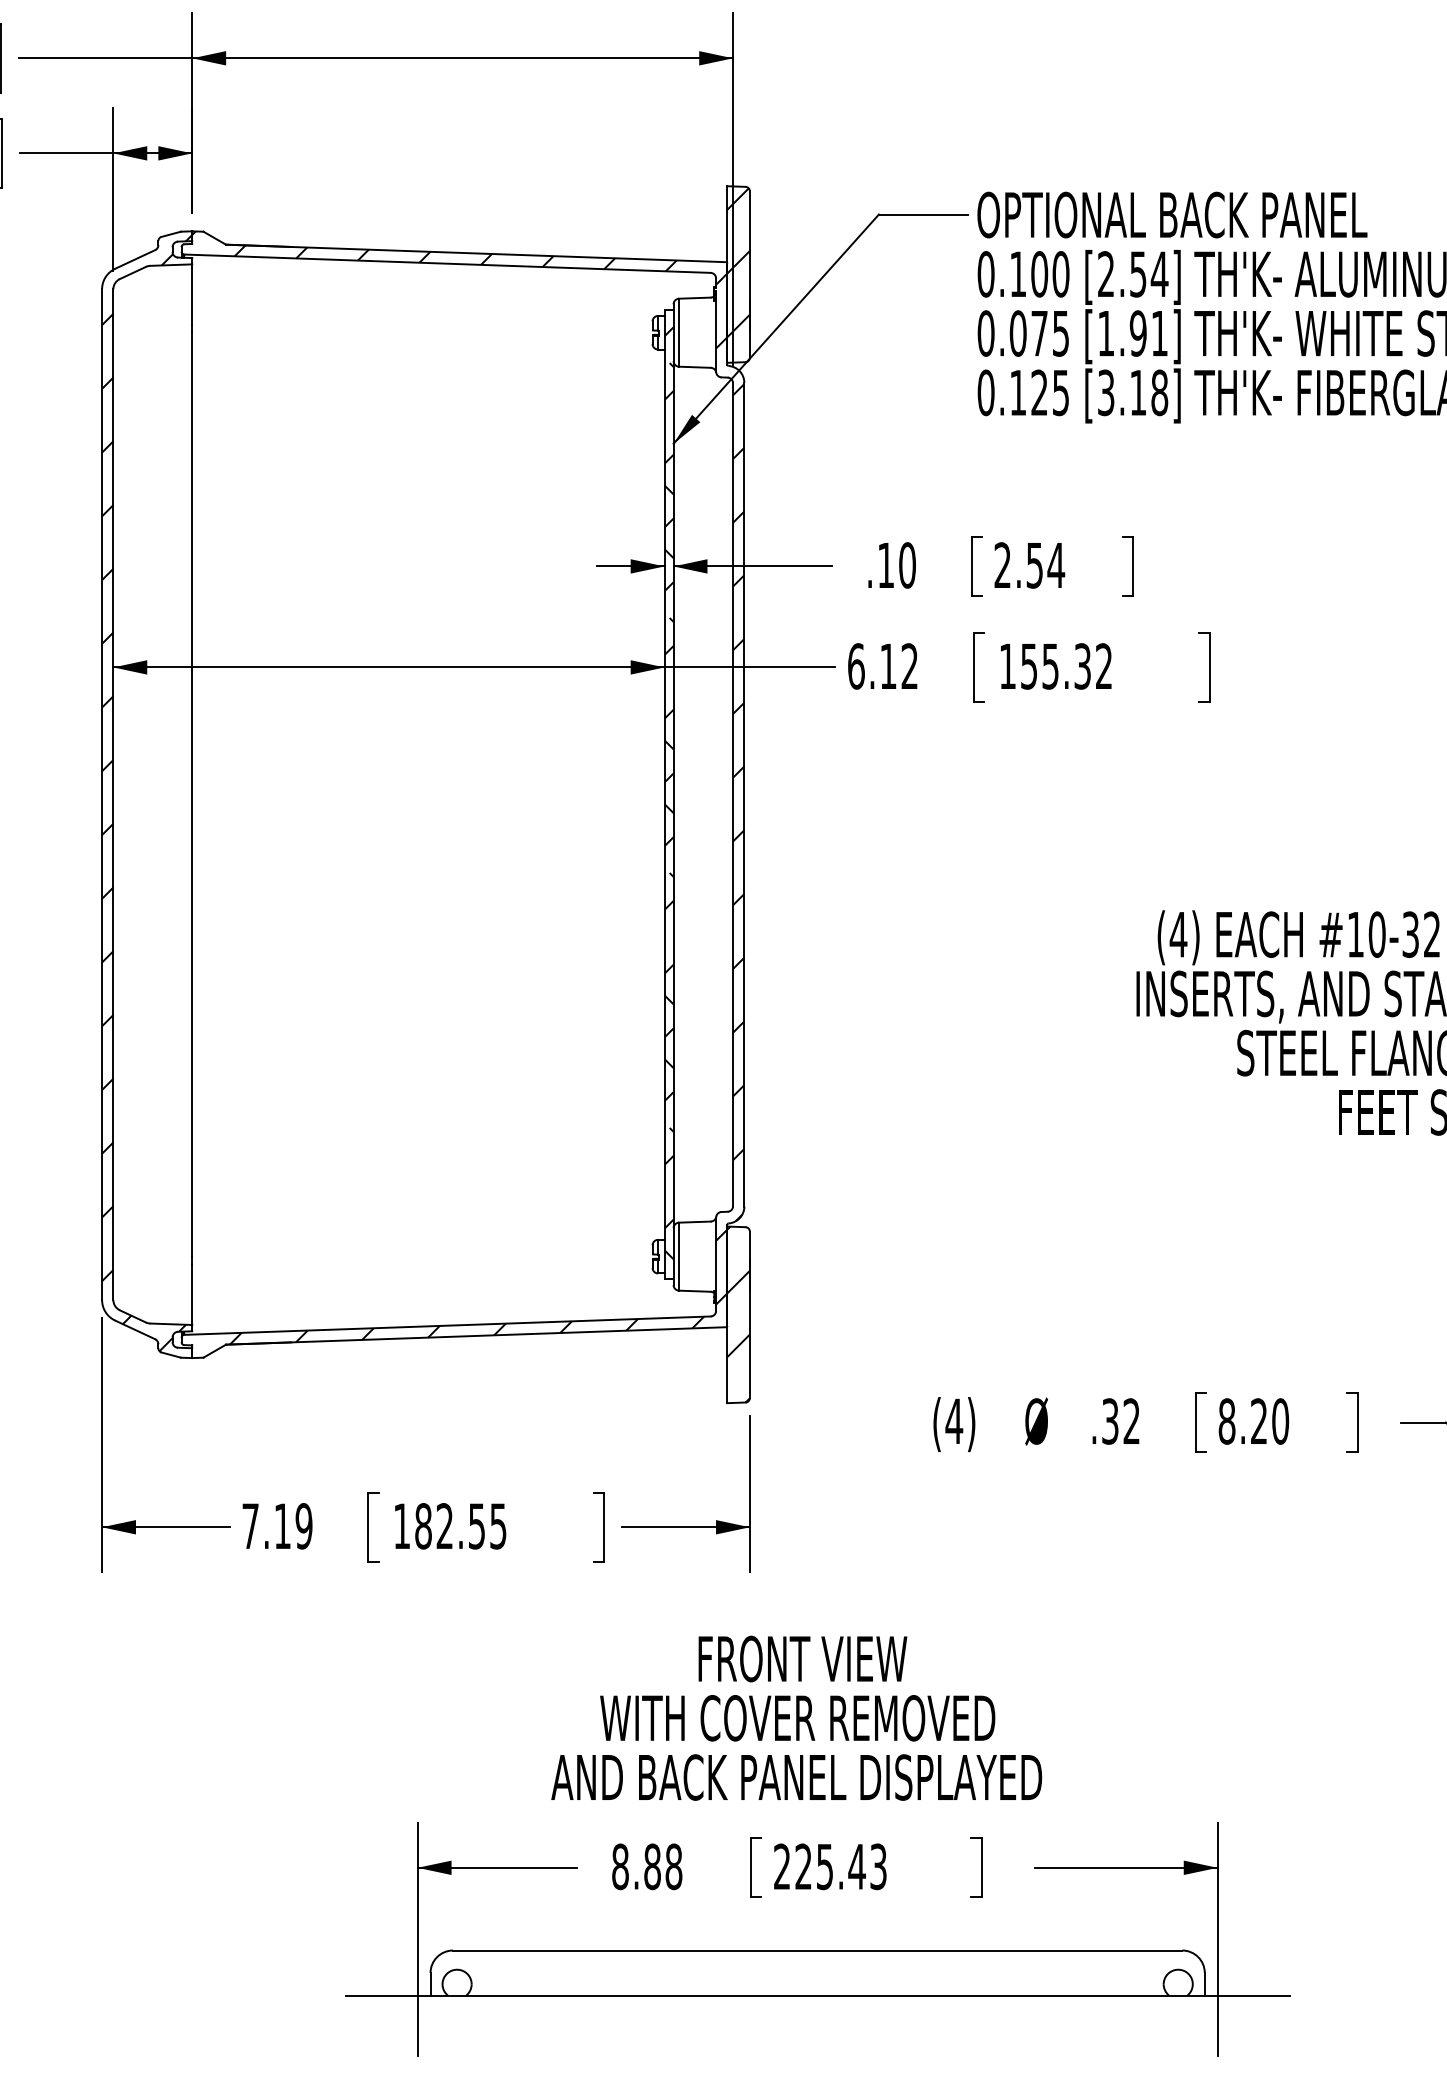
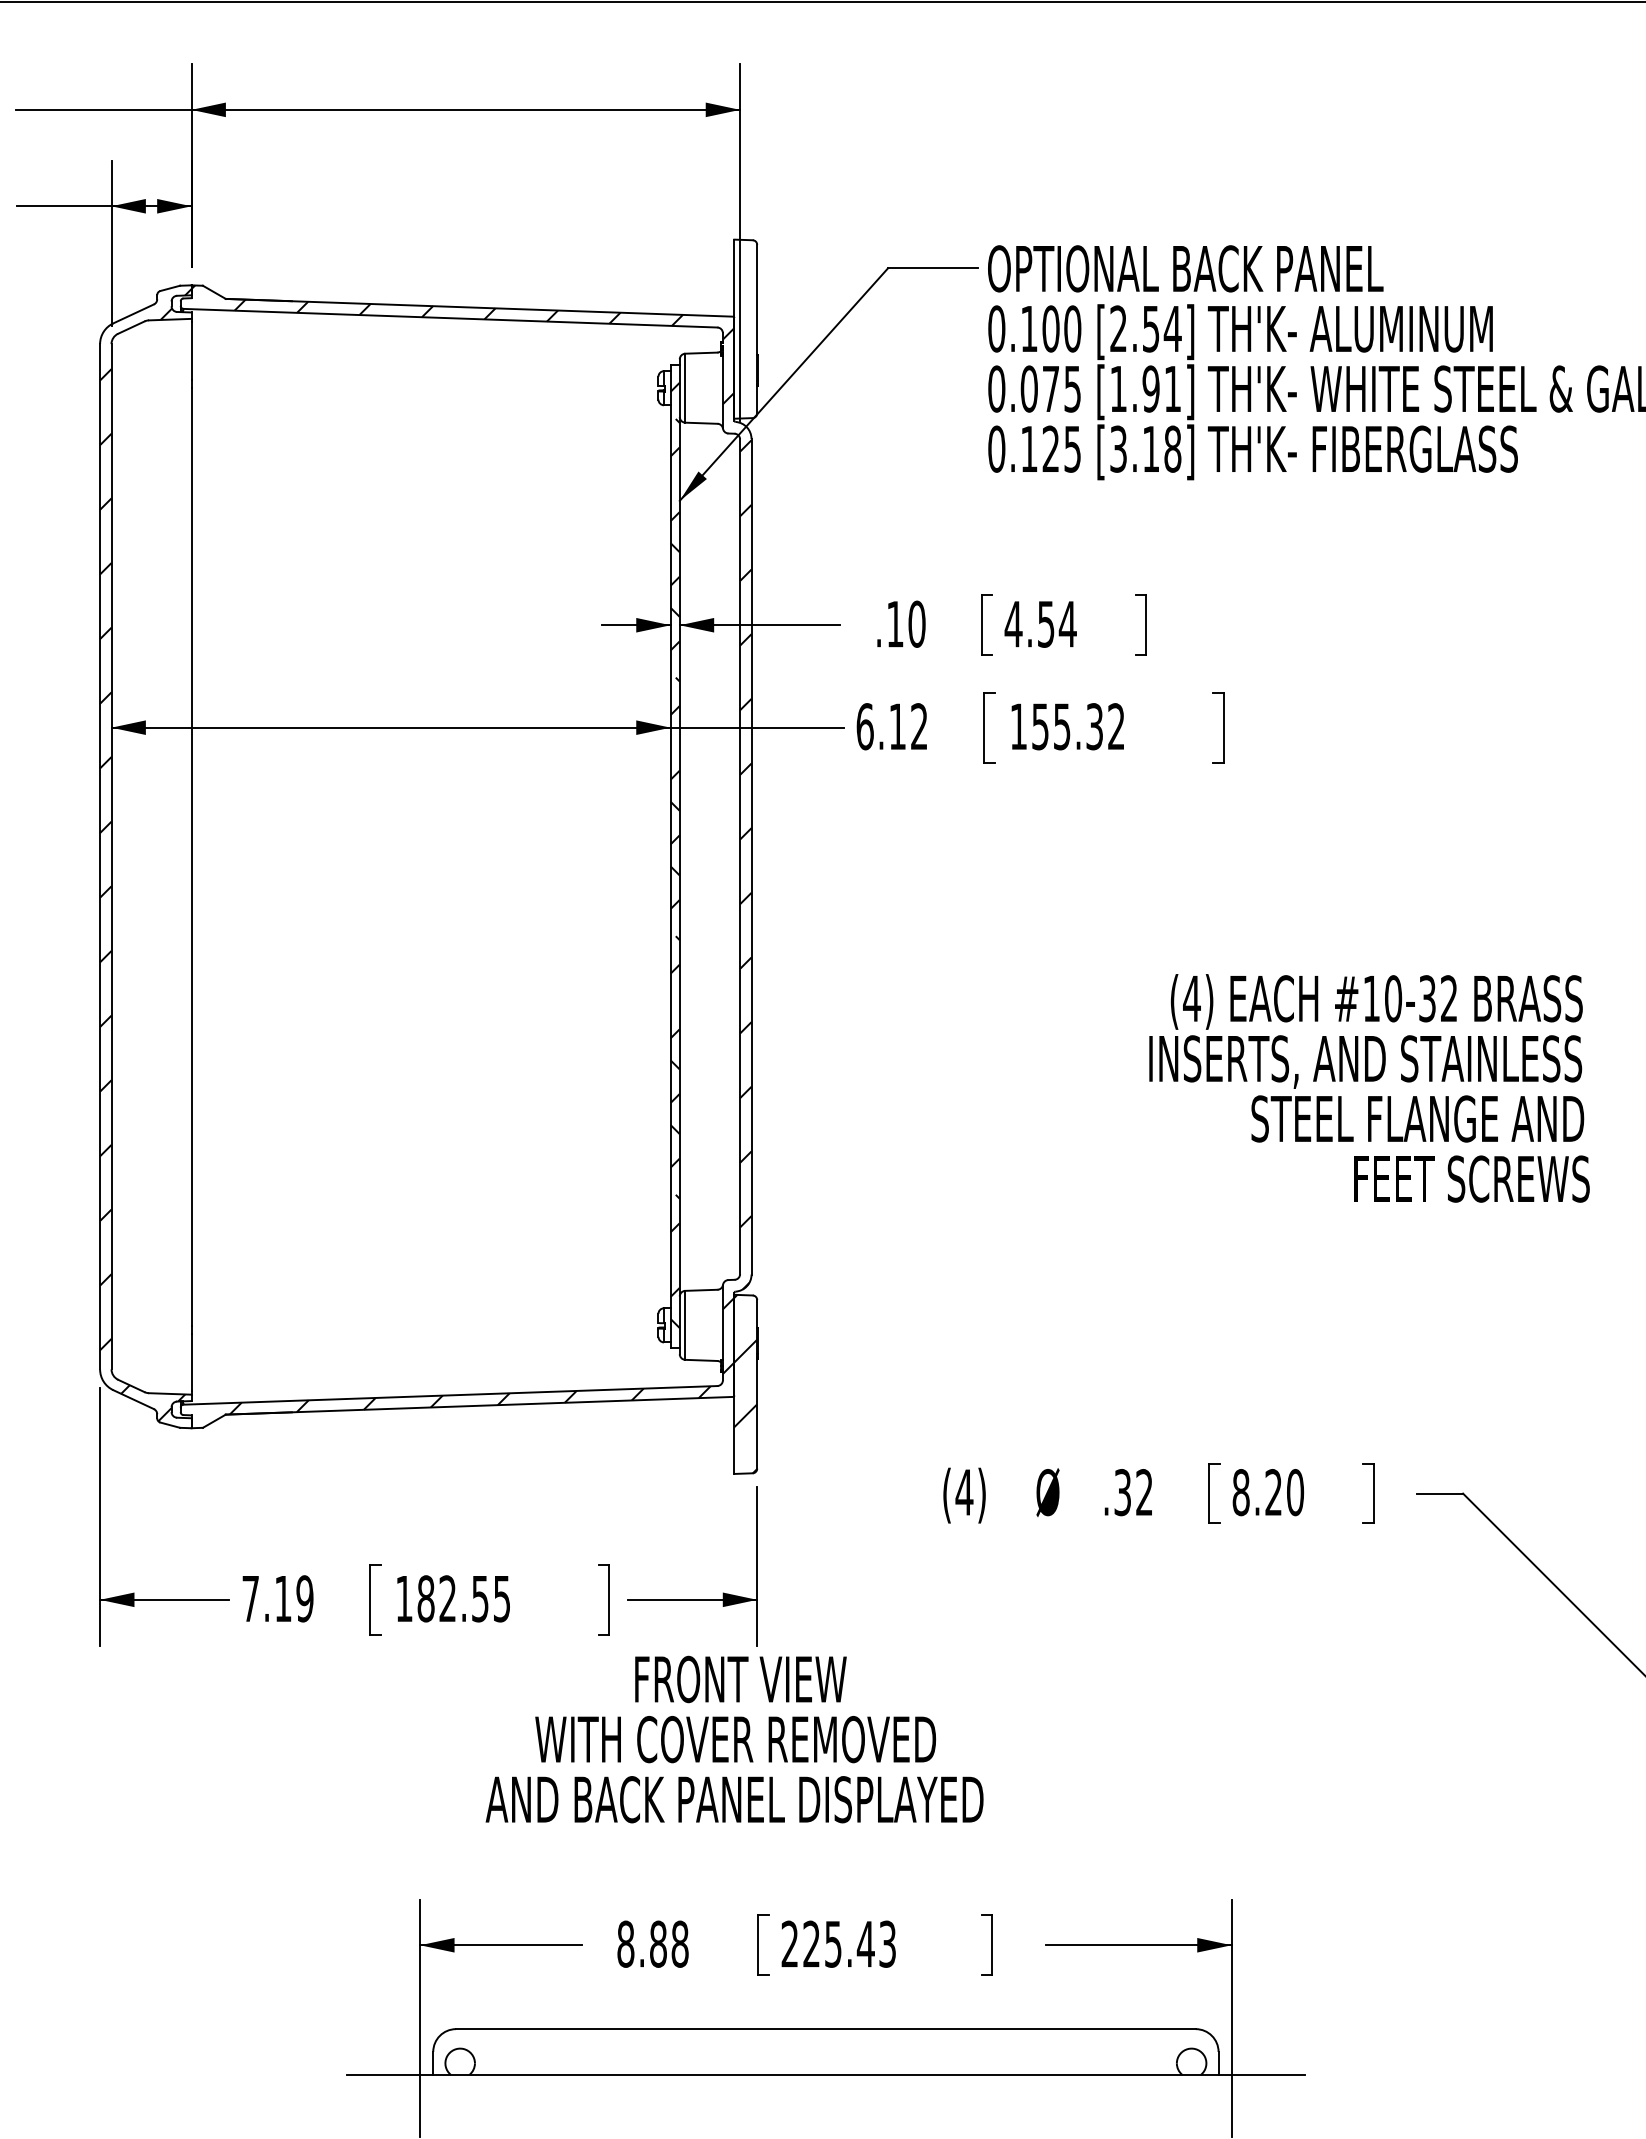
hatch: (738, 262) -> (745, 316), removed
text: (1002, 564) -> (1013, 623), 2.54 -> 4.54
text: (796, 1718) -> (734, 1739), moved

